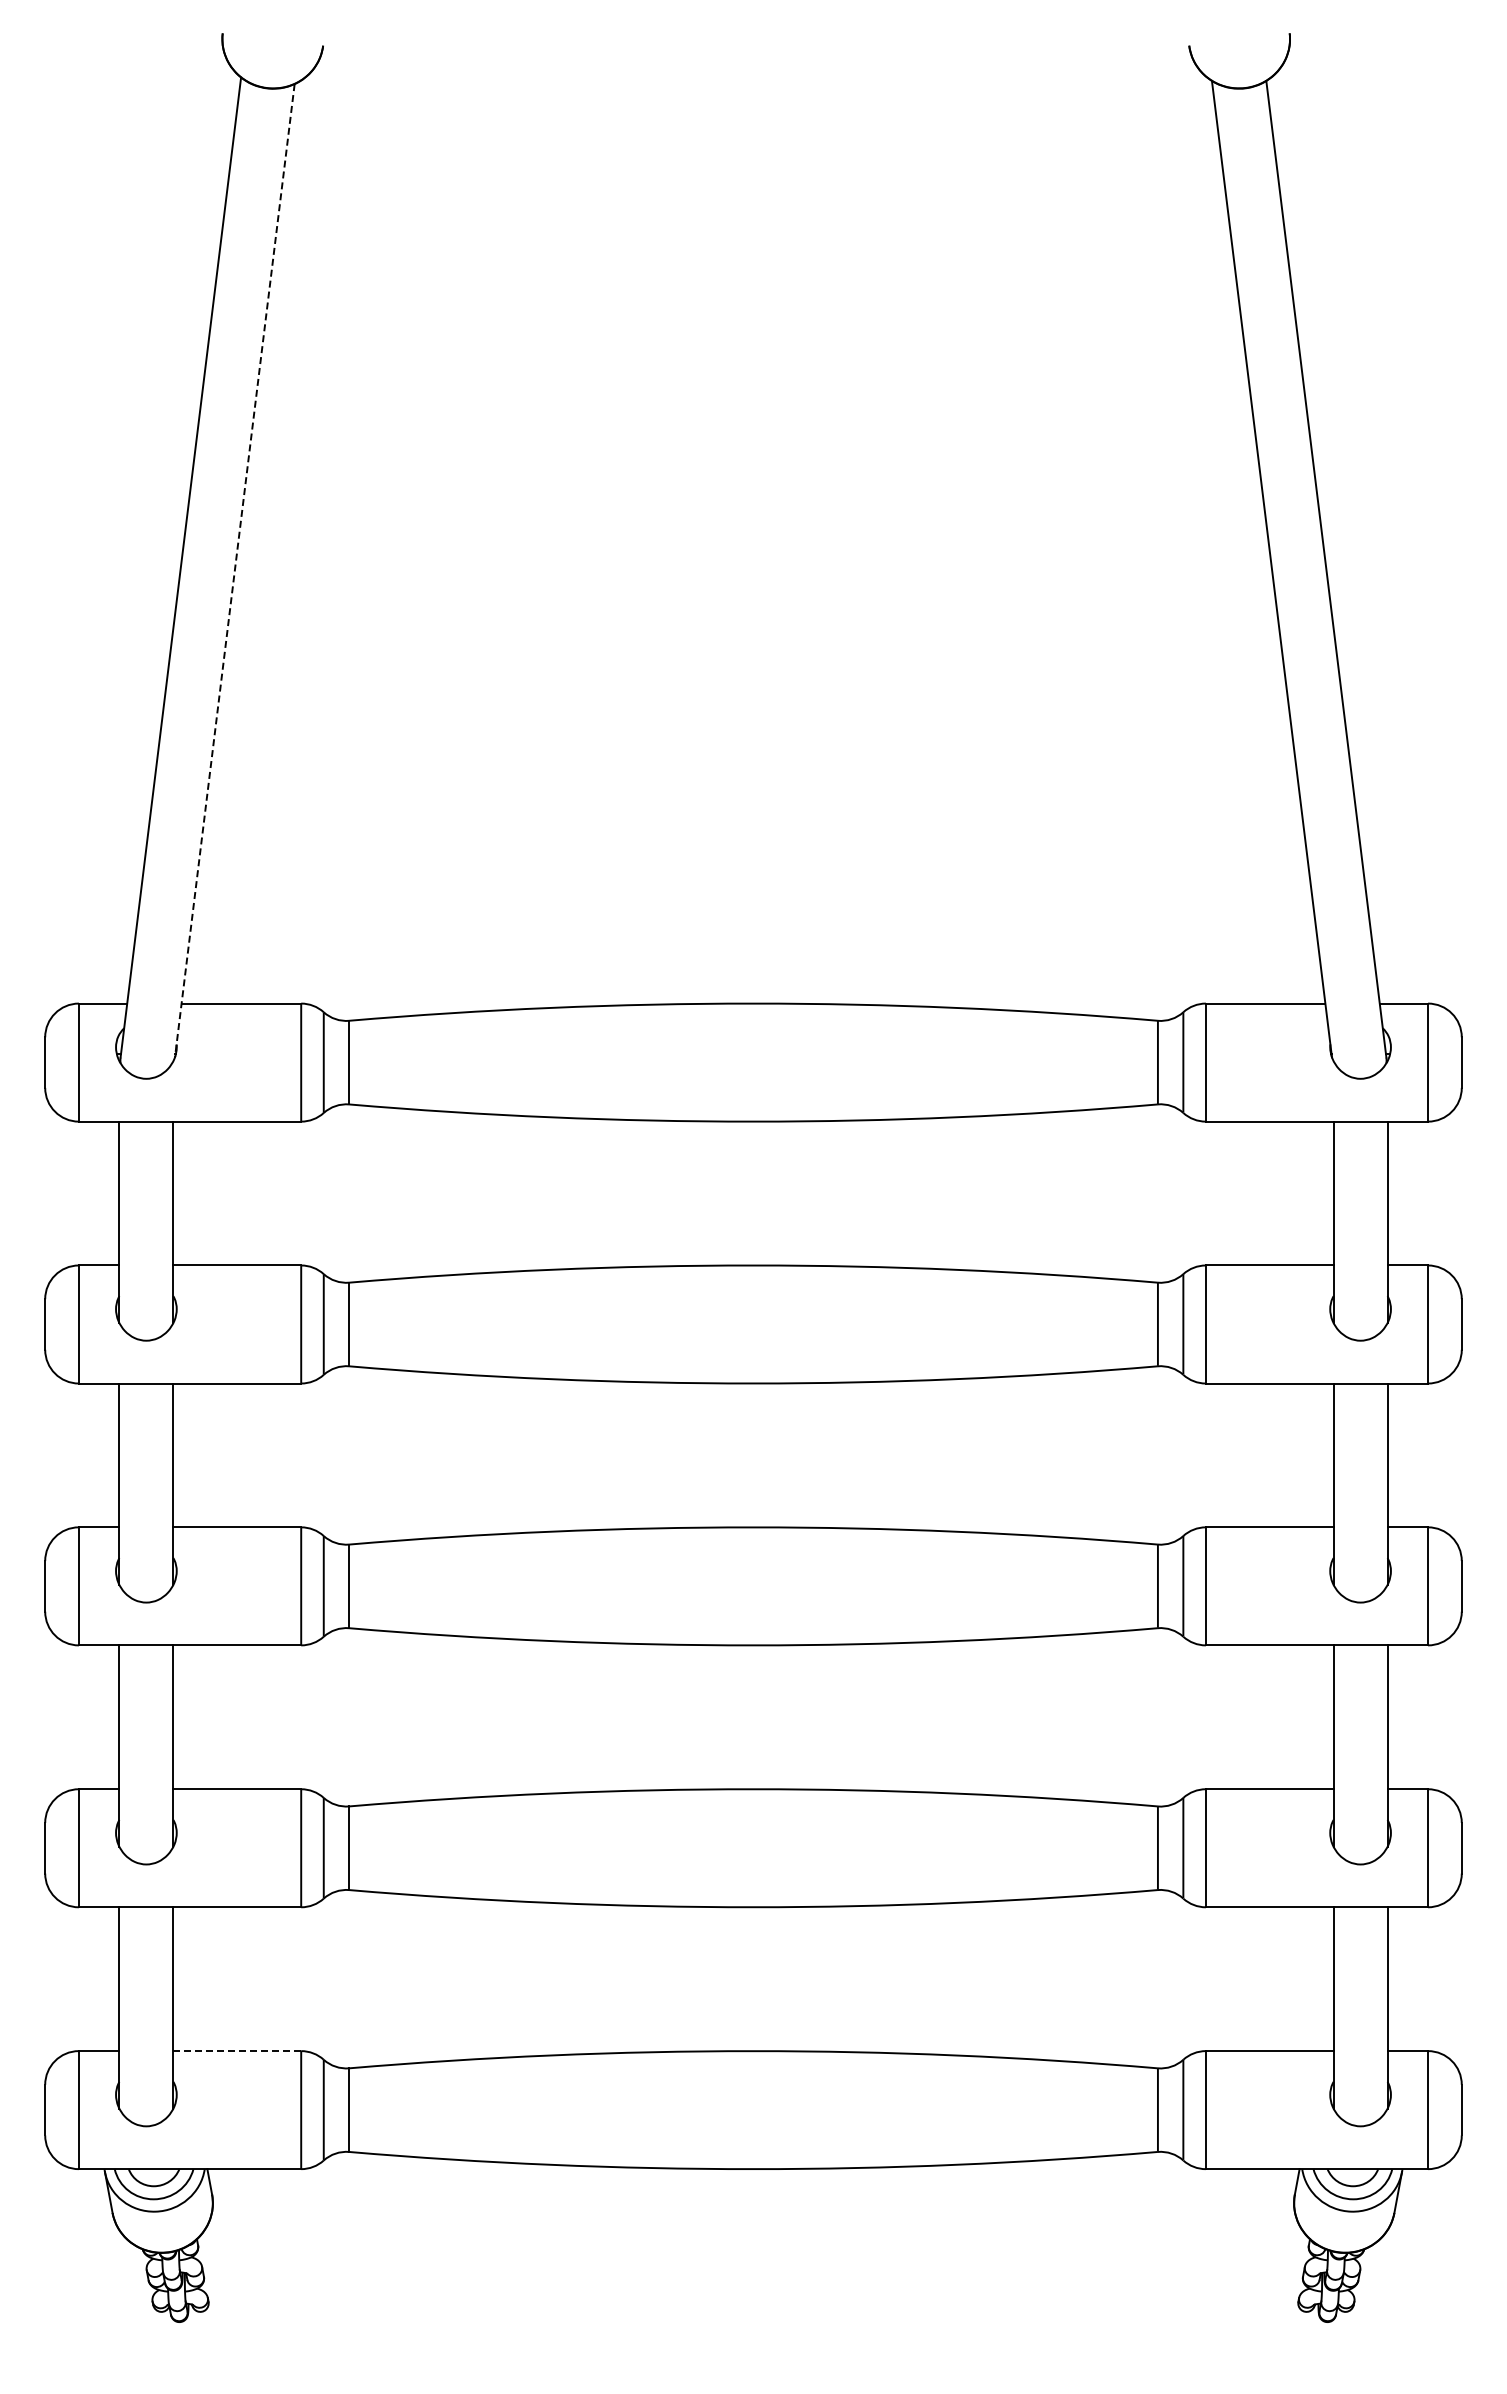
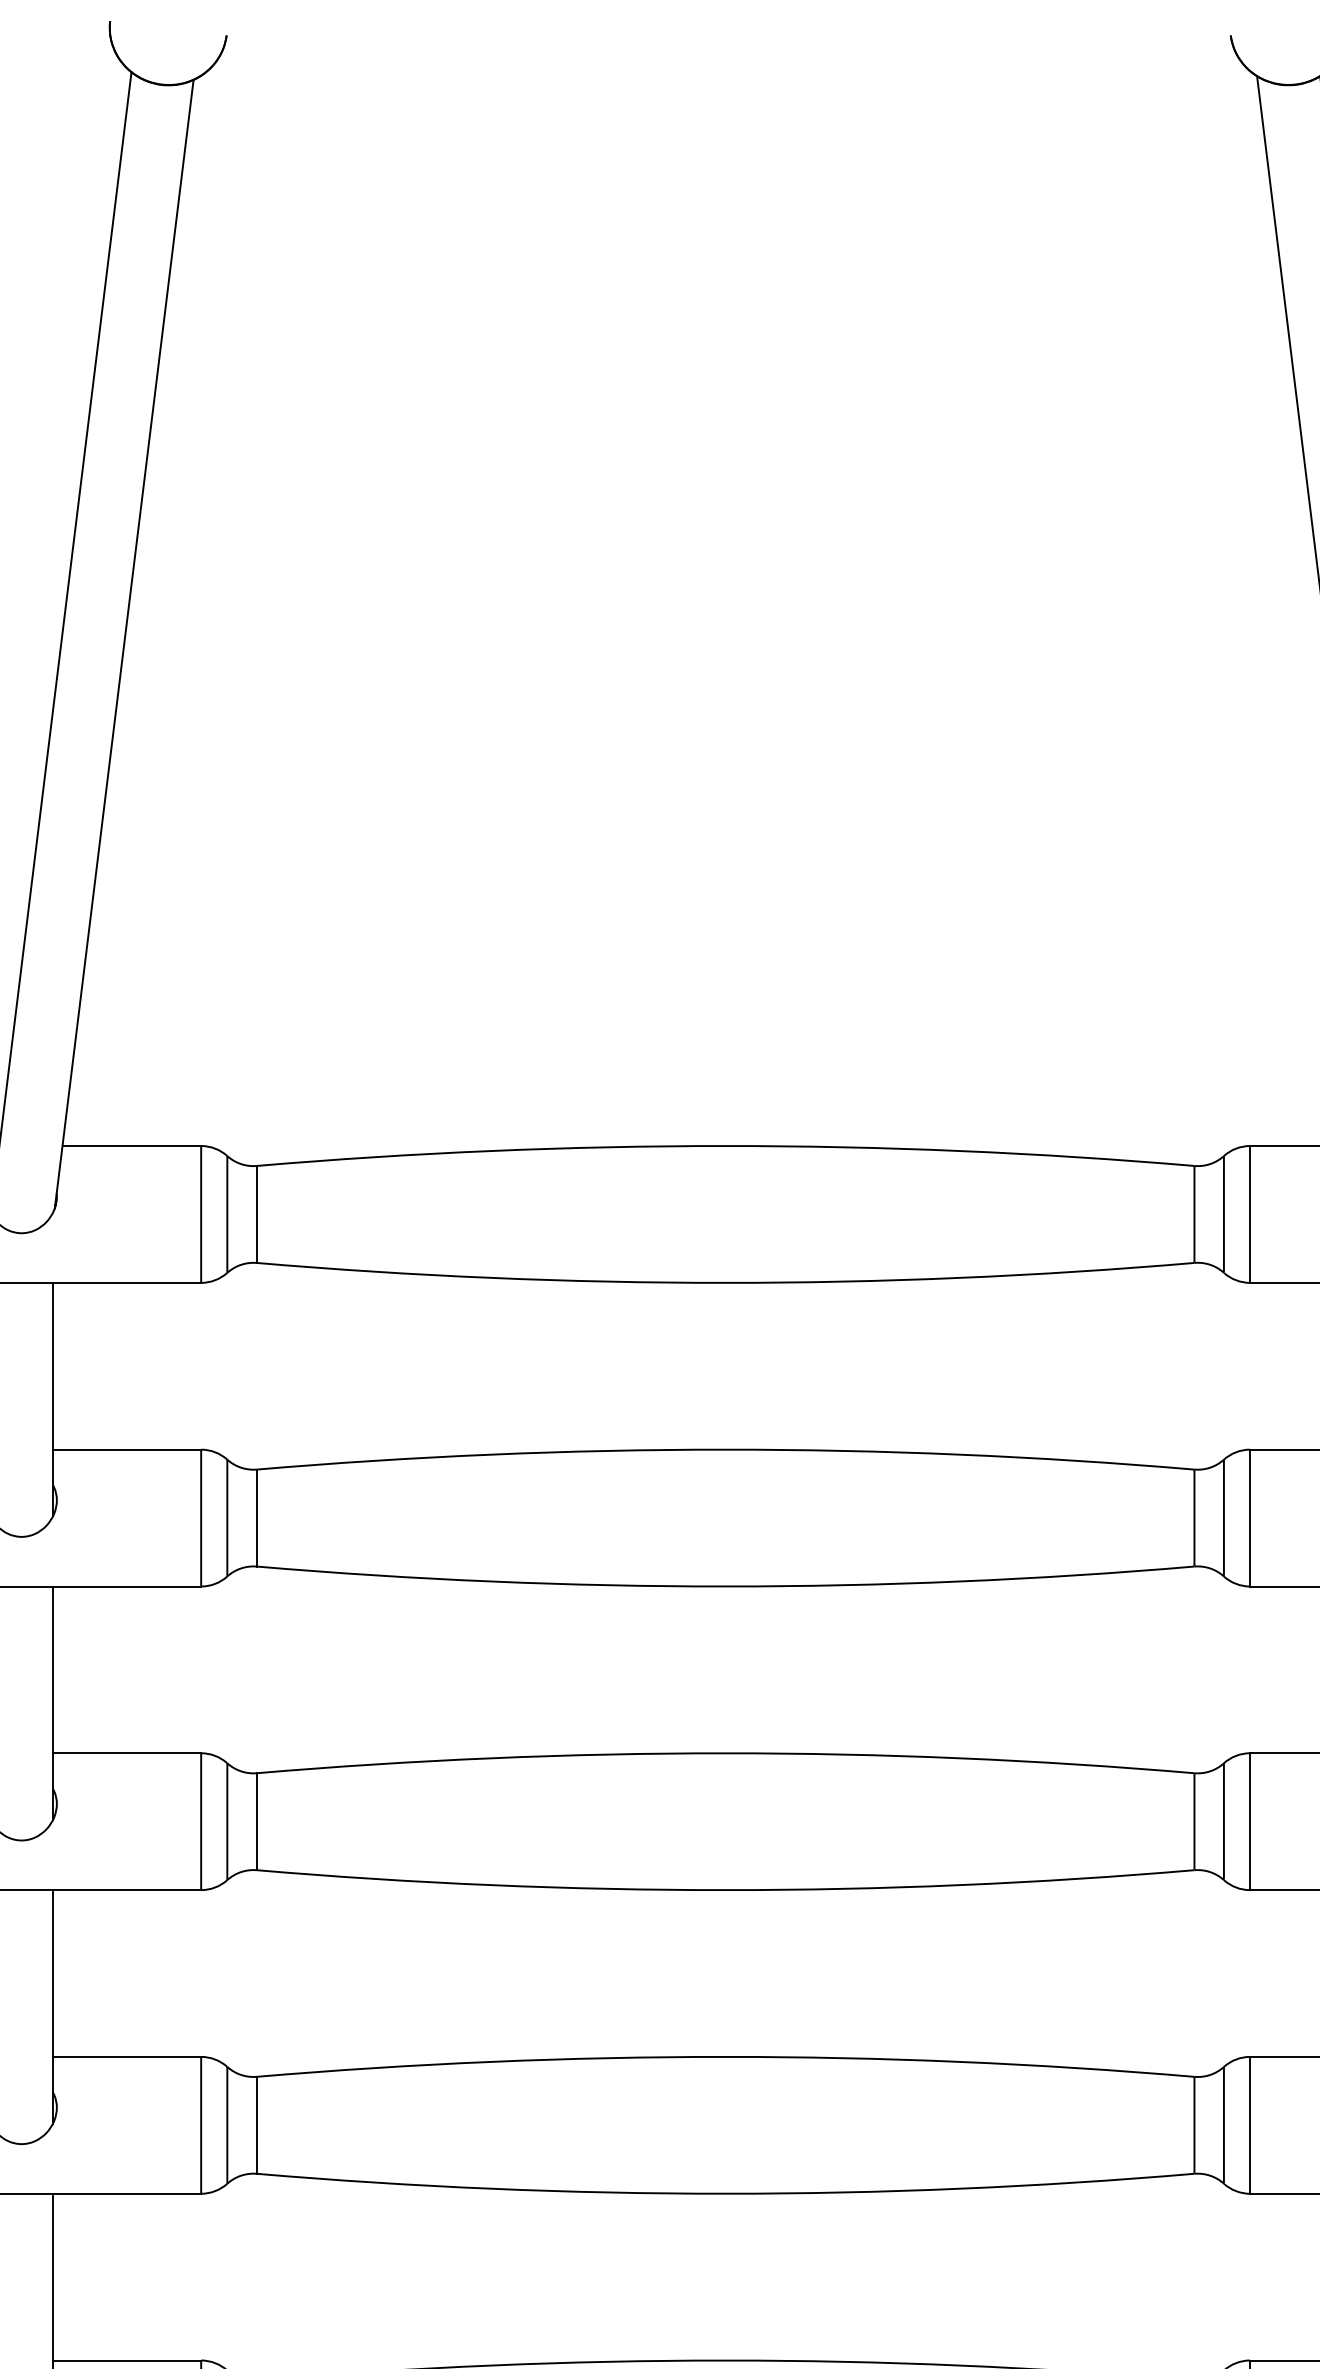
line: (234, 571) -> (123, 645), dashed -> solid
line: (237, 2051) -> (127, 2360), dashed -> solid

